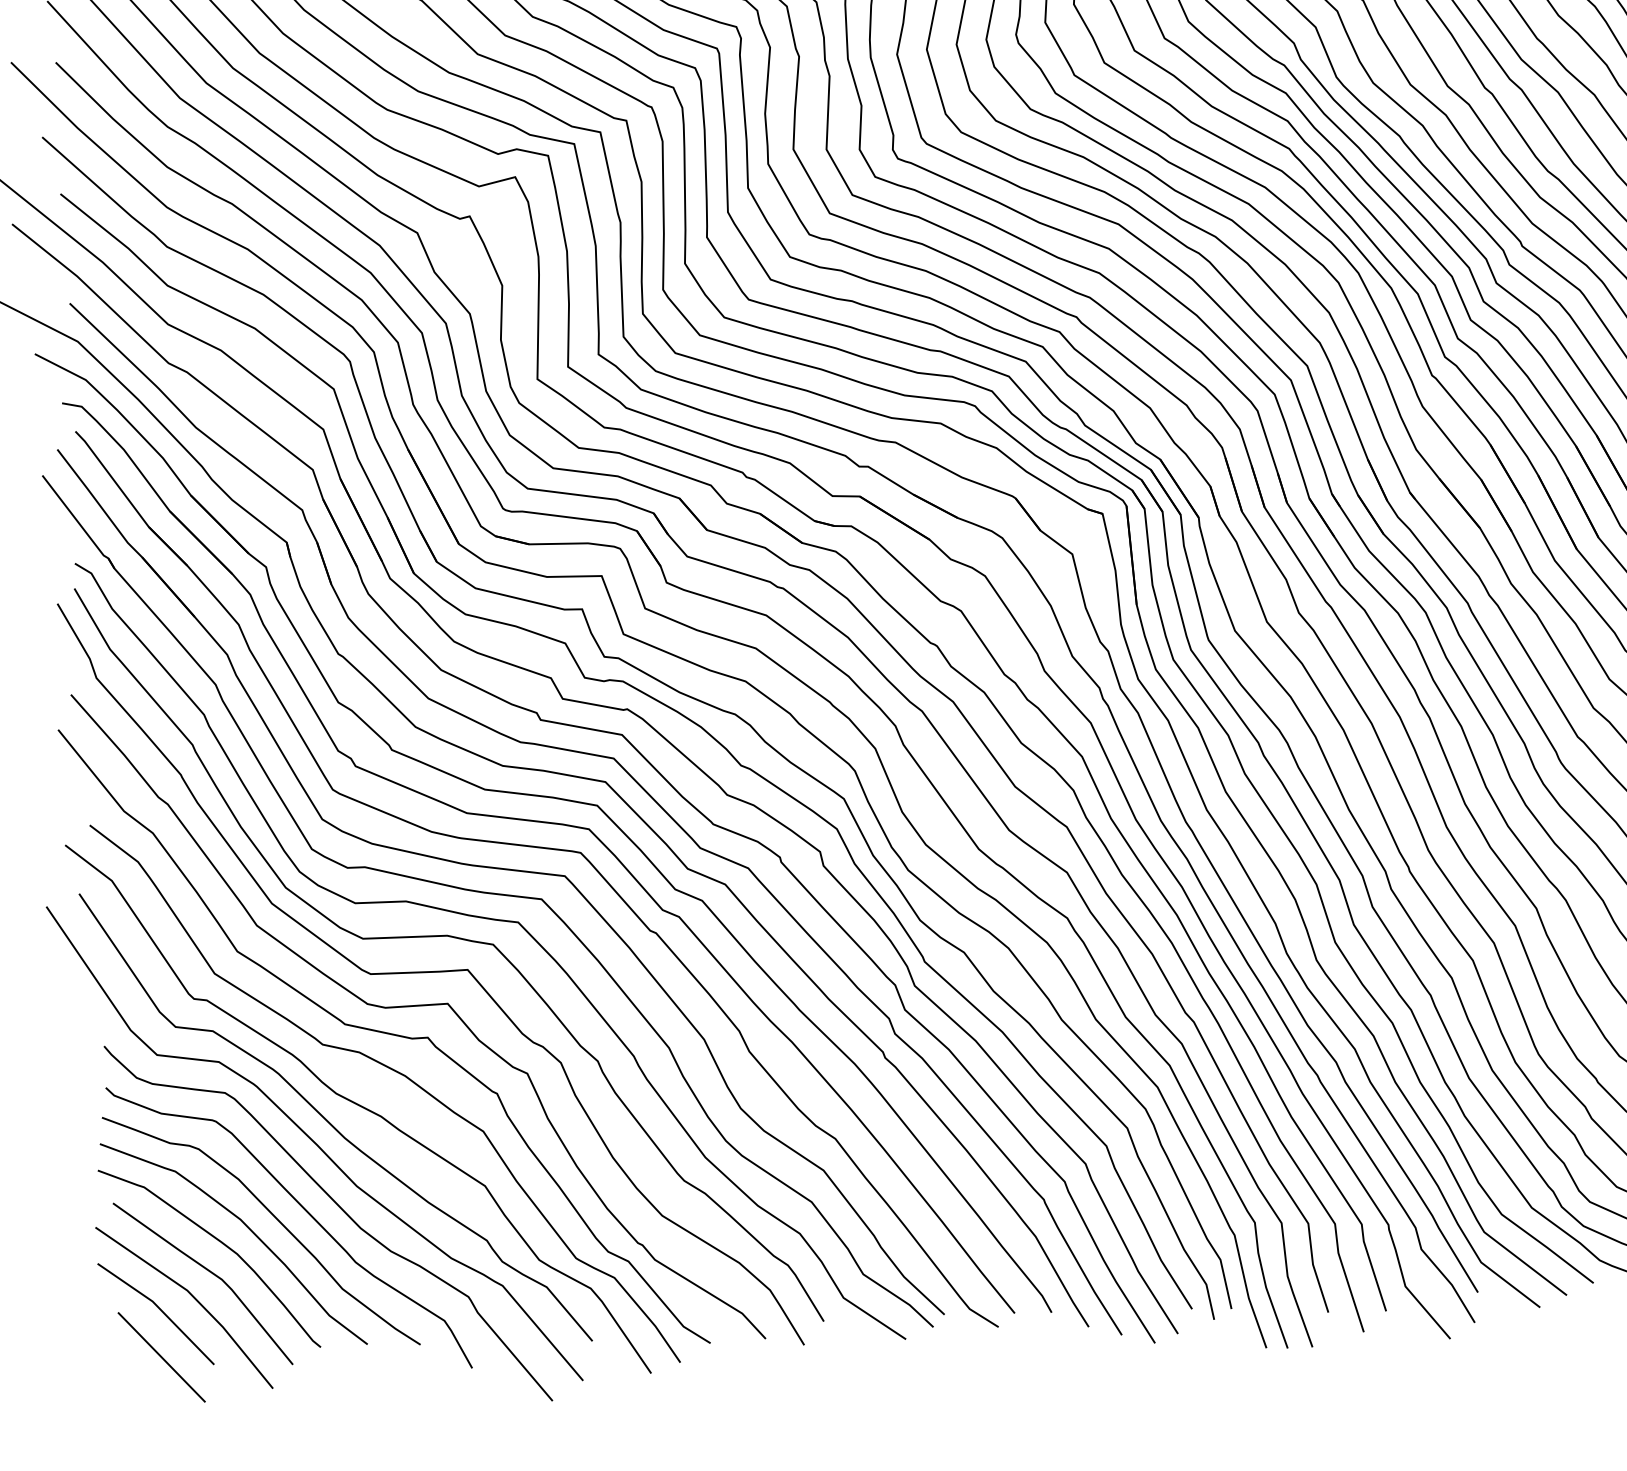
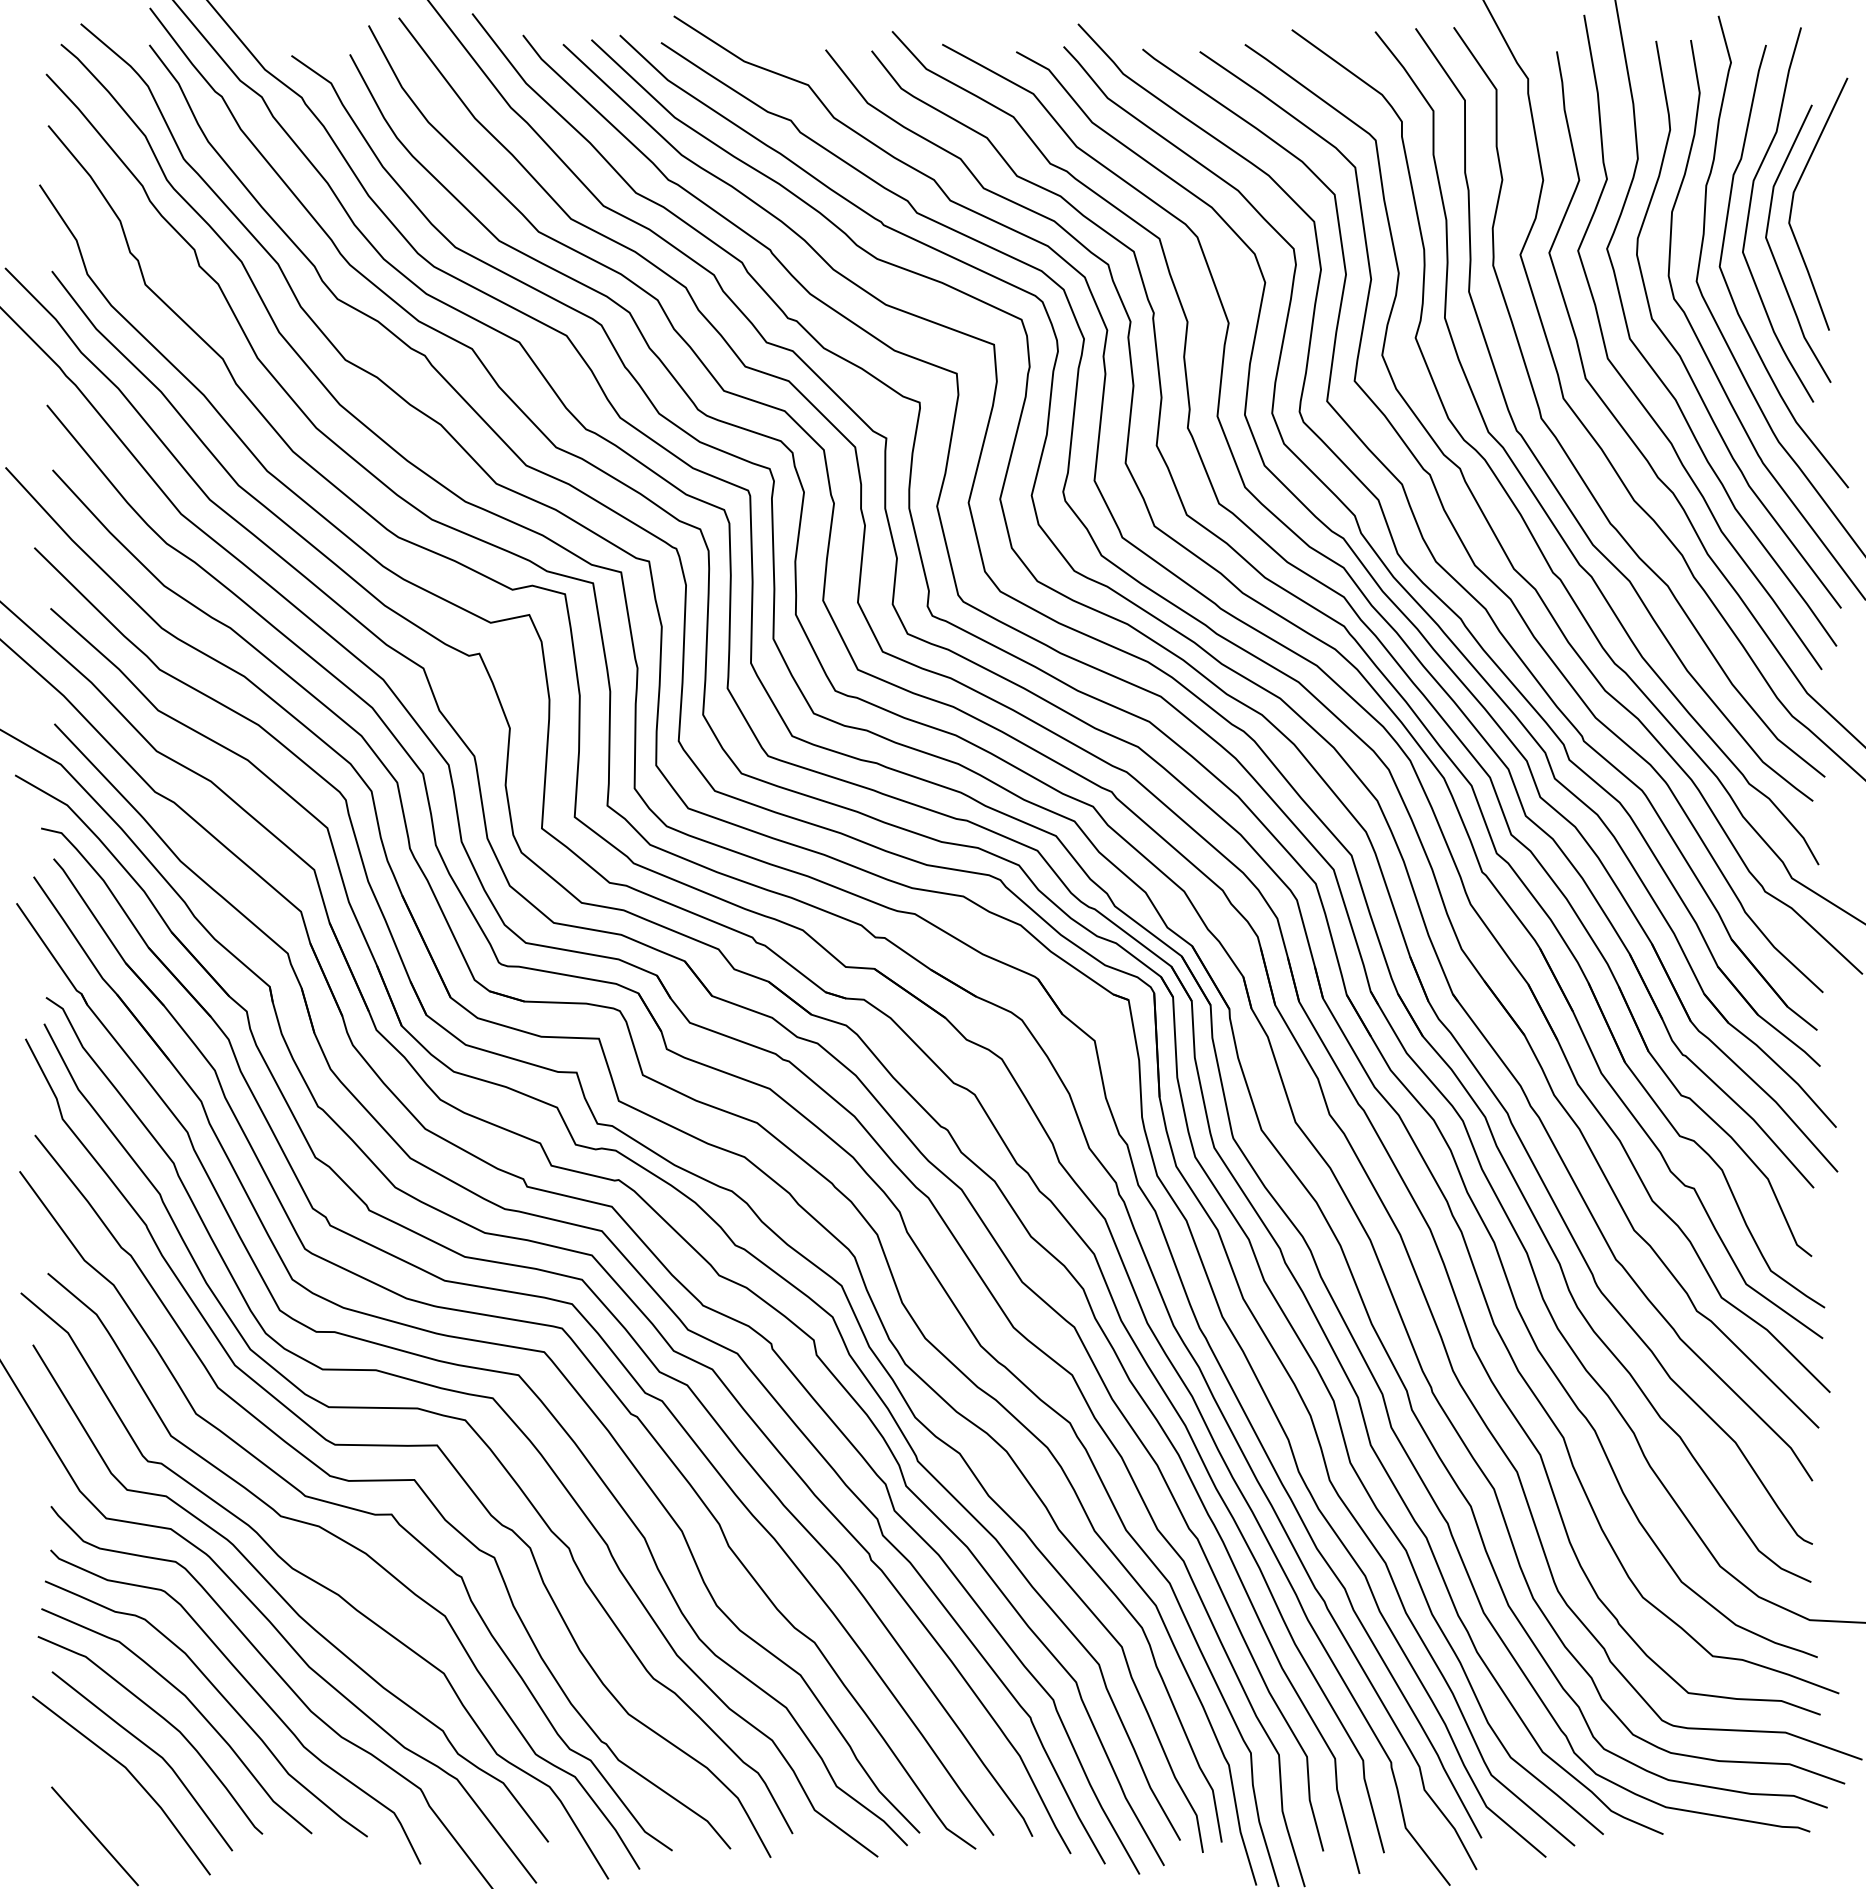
line: (159, 1310) -> (95, 1786), removed

